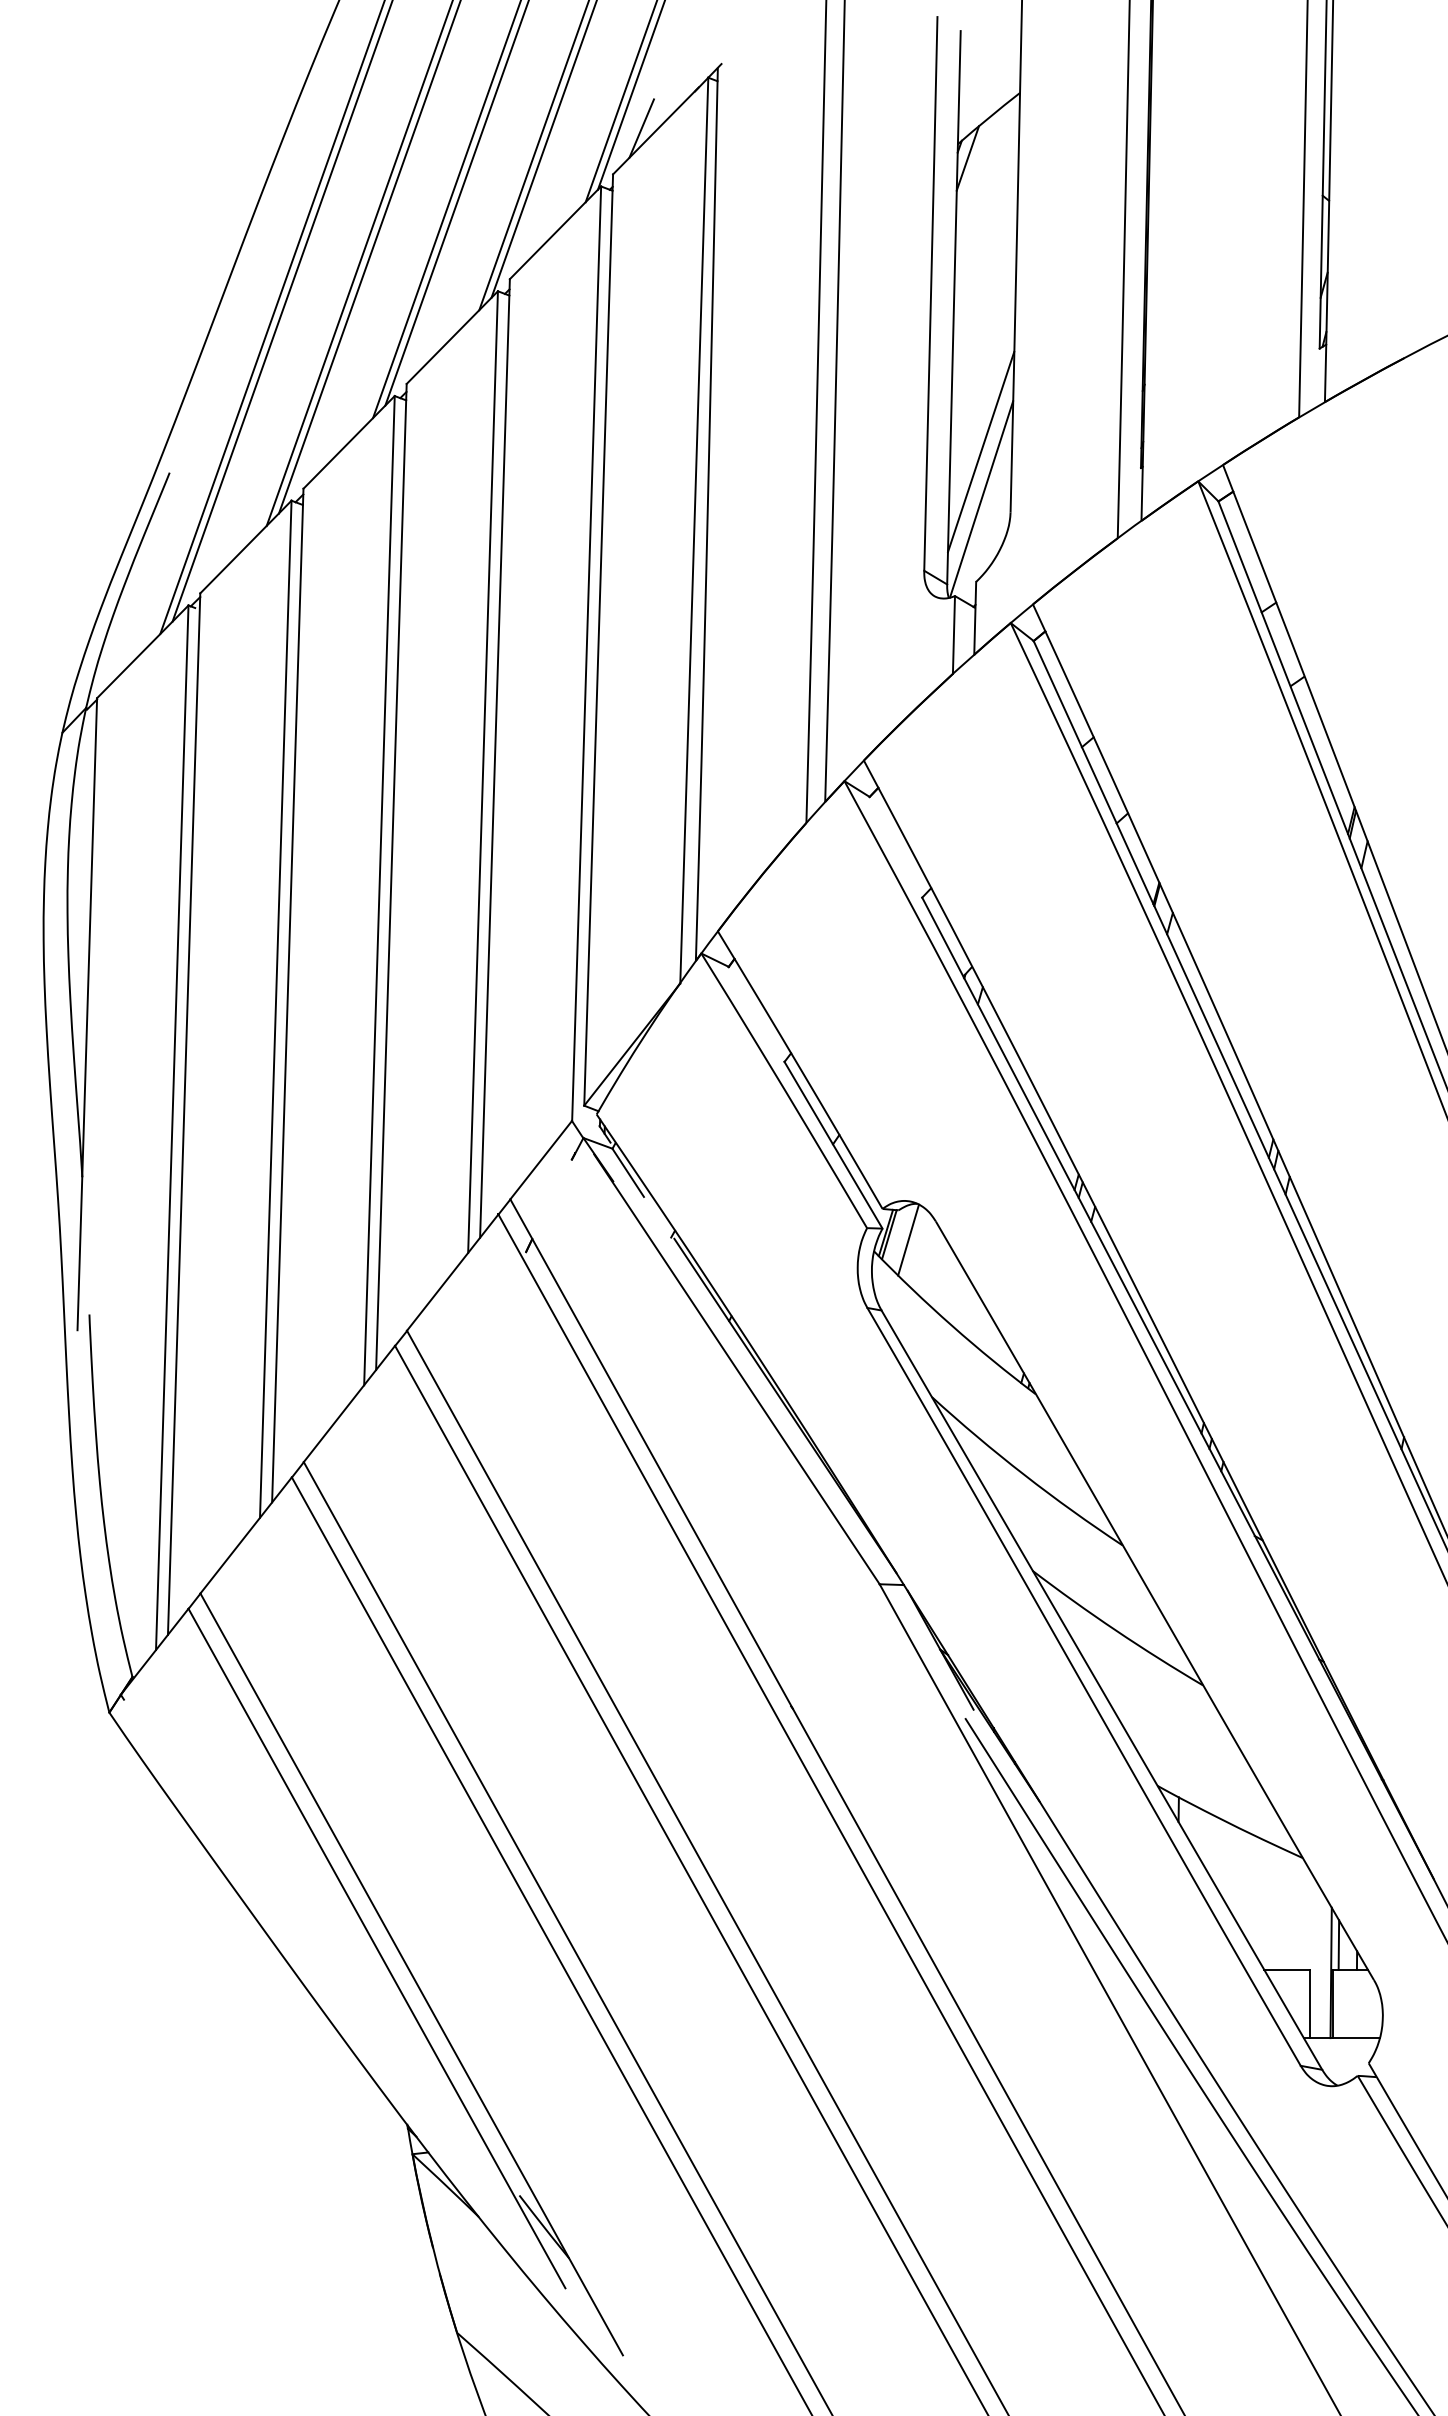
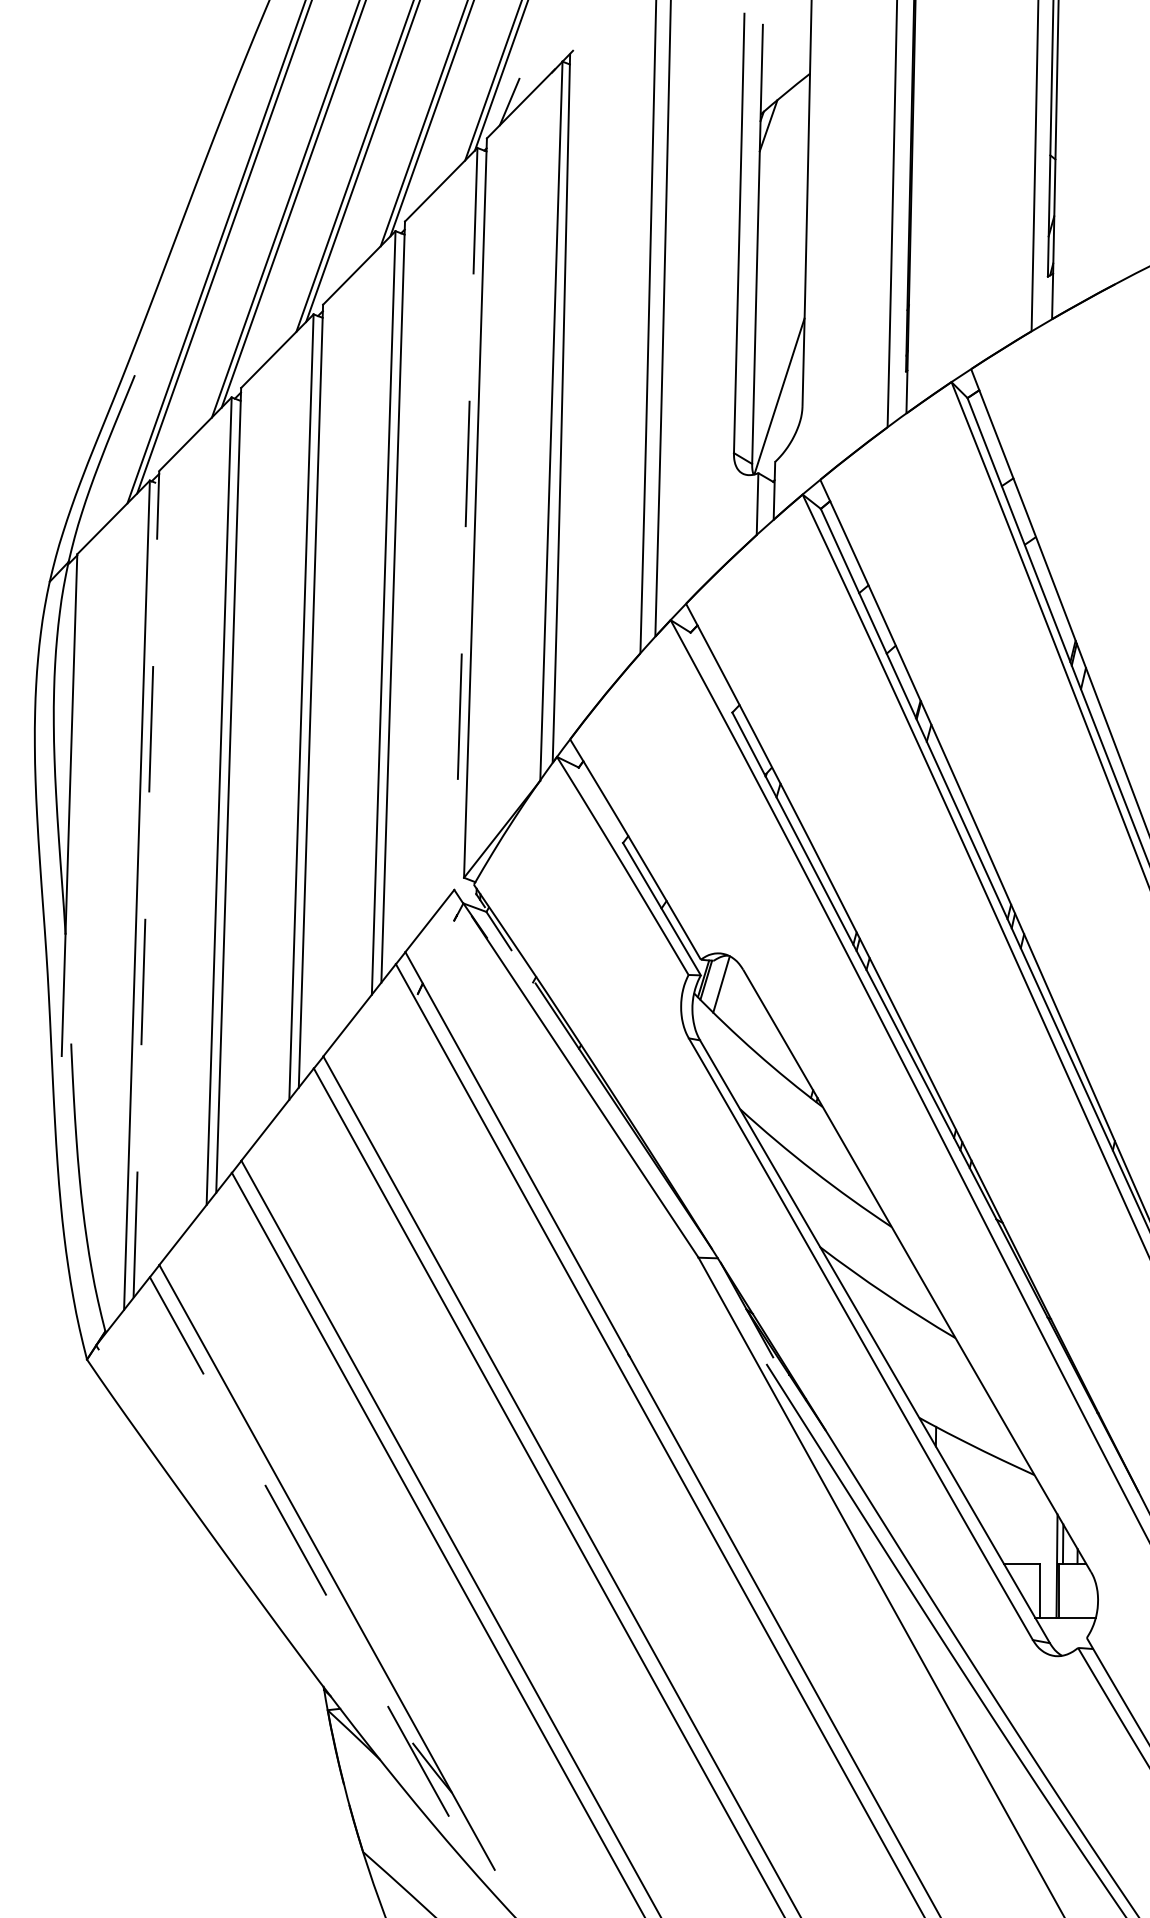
line: (980, 451) -> (778, 358), removed
line: (586, 654) -> (465, 519), solid -> dashed
line: (184, 1113) -> (146, 883), solid -> dashed
line: (376, 1948) -> (299, 1546), solid -> dashed

